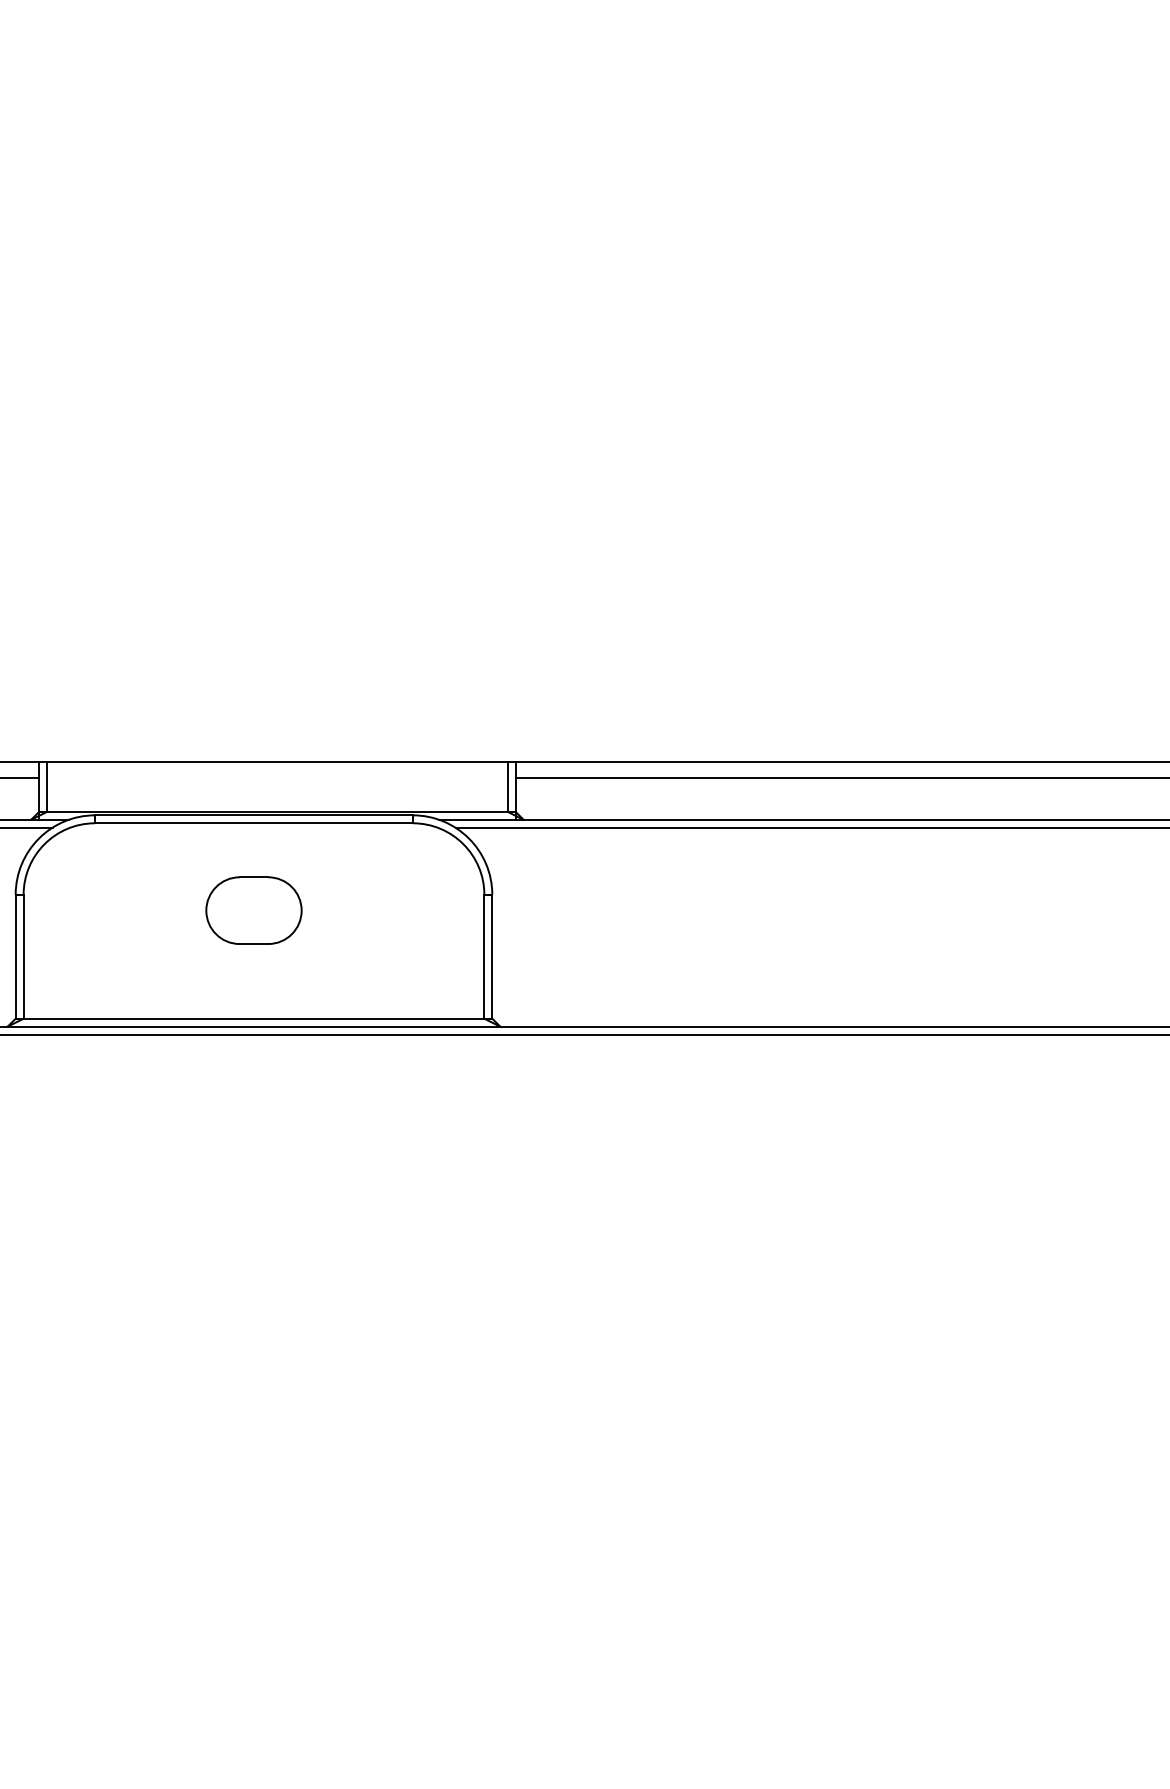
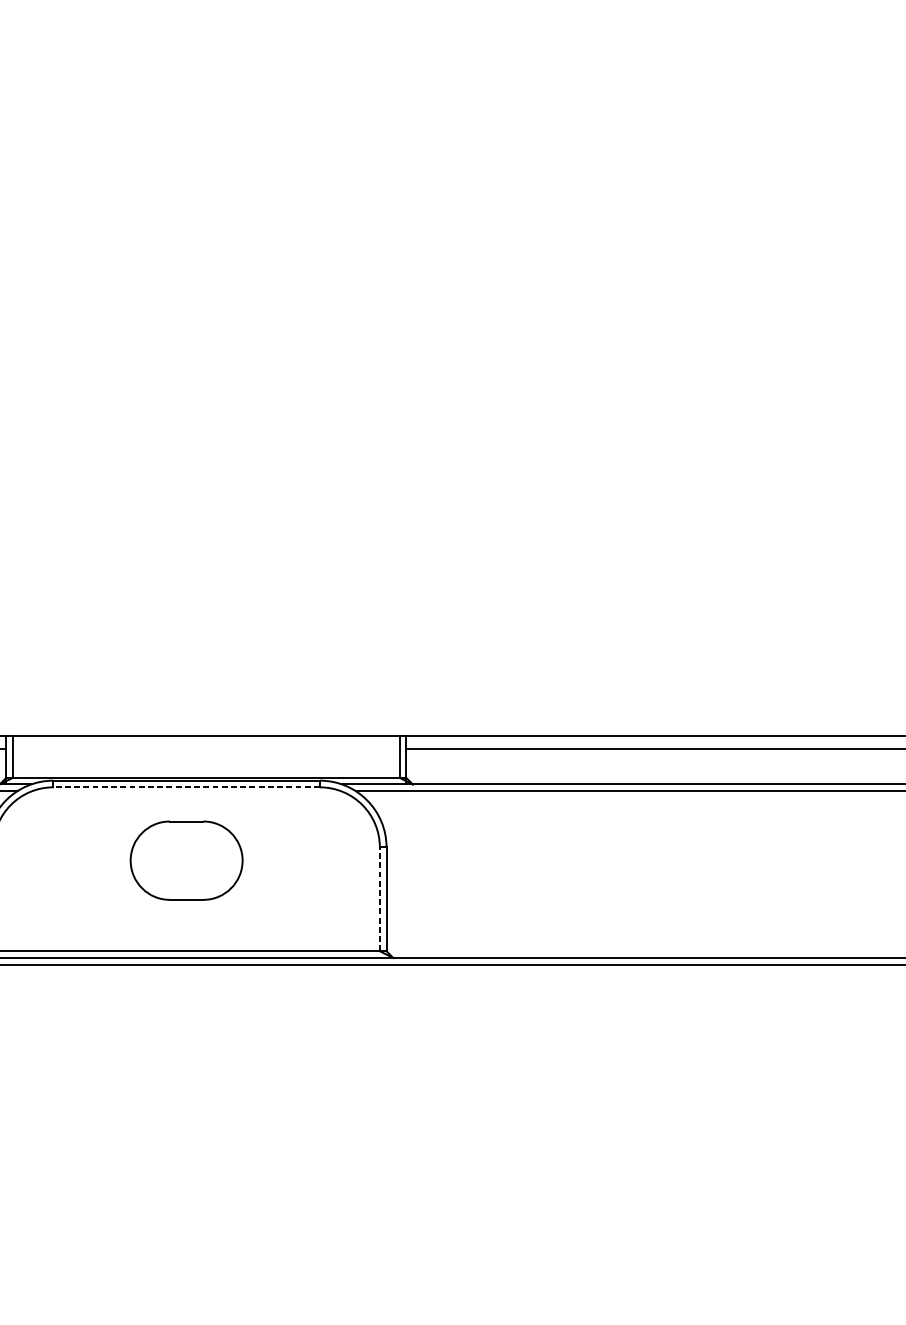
line: (254, 823) -> (187, 787), solid -> dashed
part: (253, 910) -> (186, 860), size x1.4
line: (484, 956) -> (379, 899), solid -> dashed

